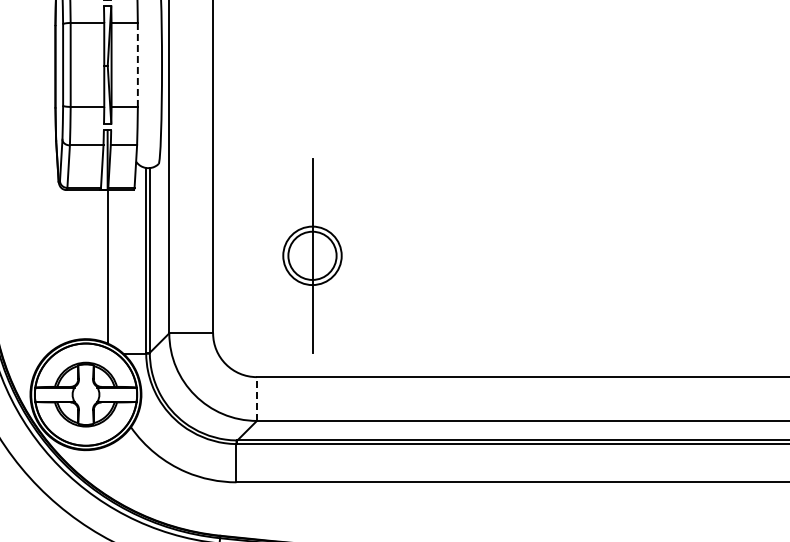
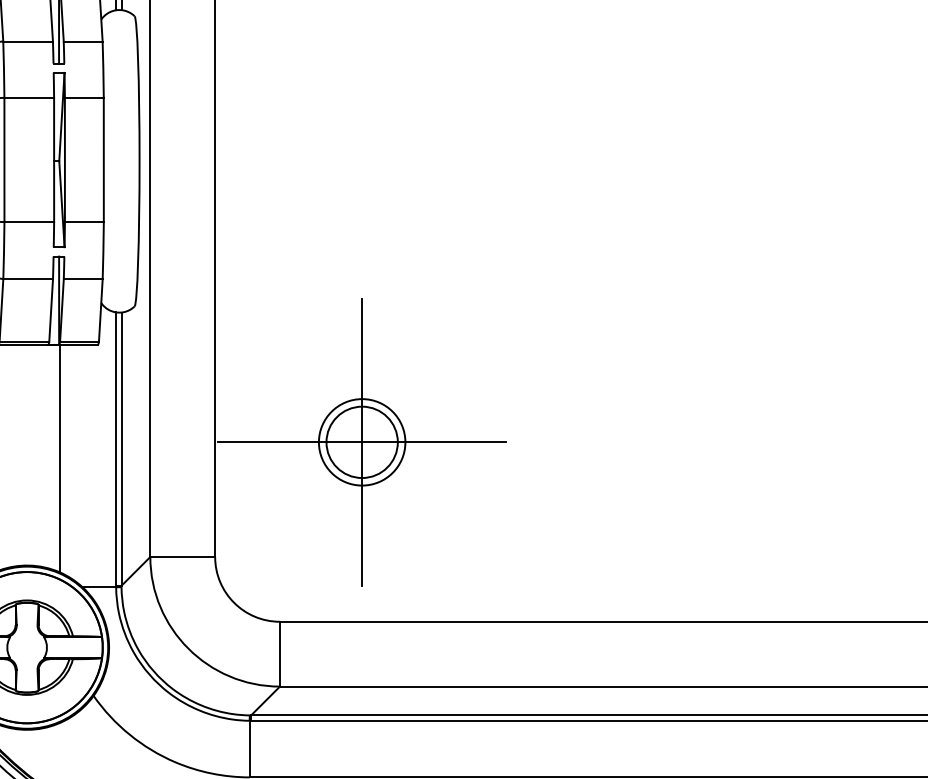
line: (137, 64) -> (103, 159), dashed -> solid
line: (312, 255) -> (362, 441), added
line: (256, 399) -> (279, 654), dashed -> solid

